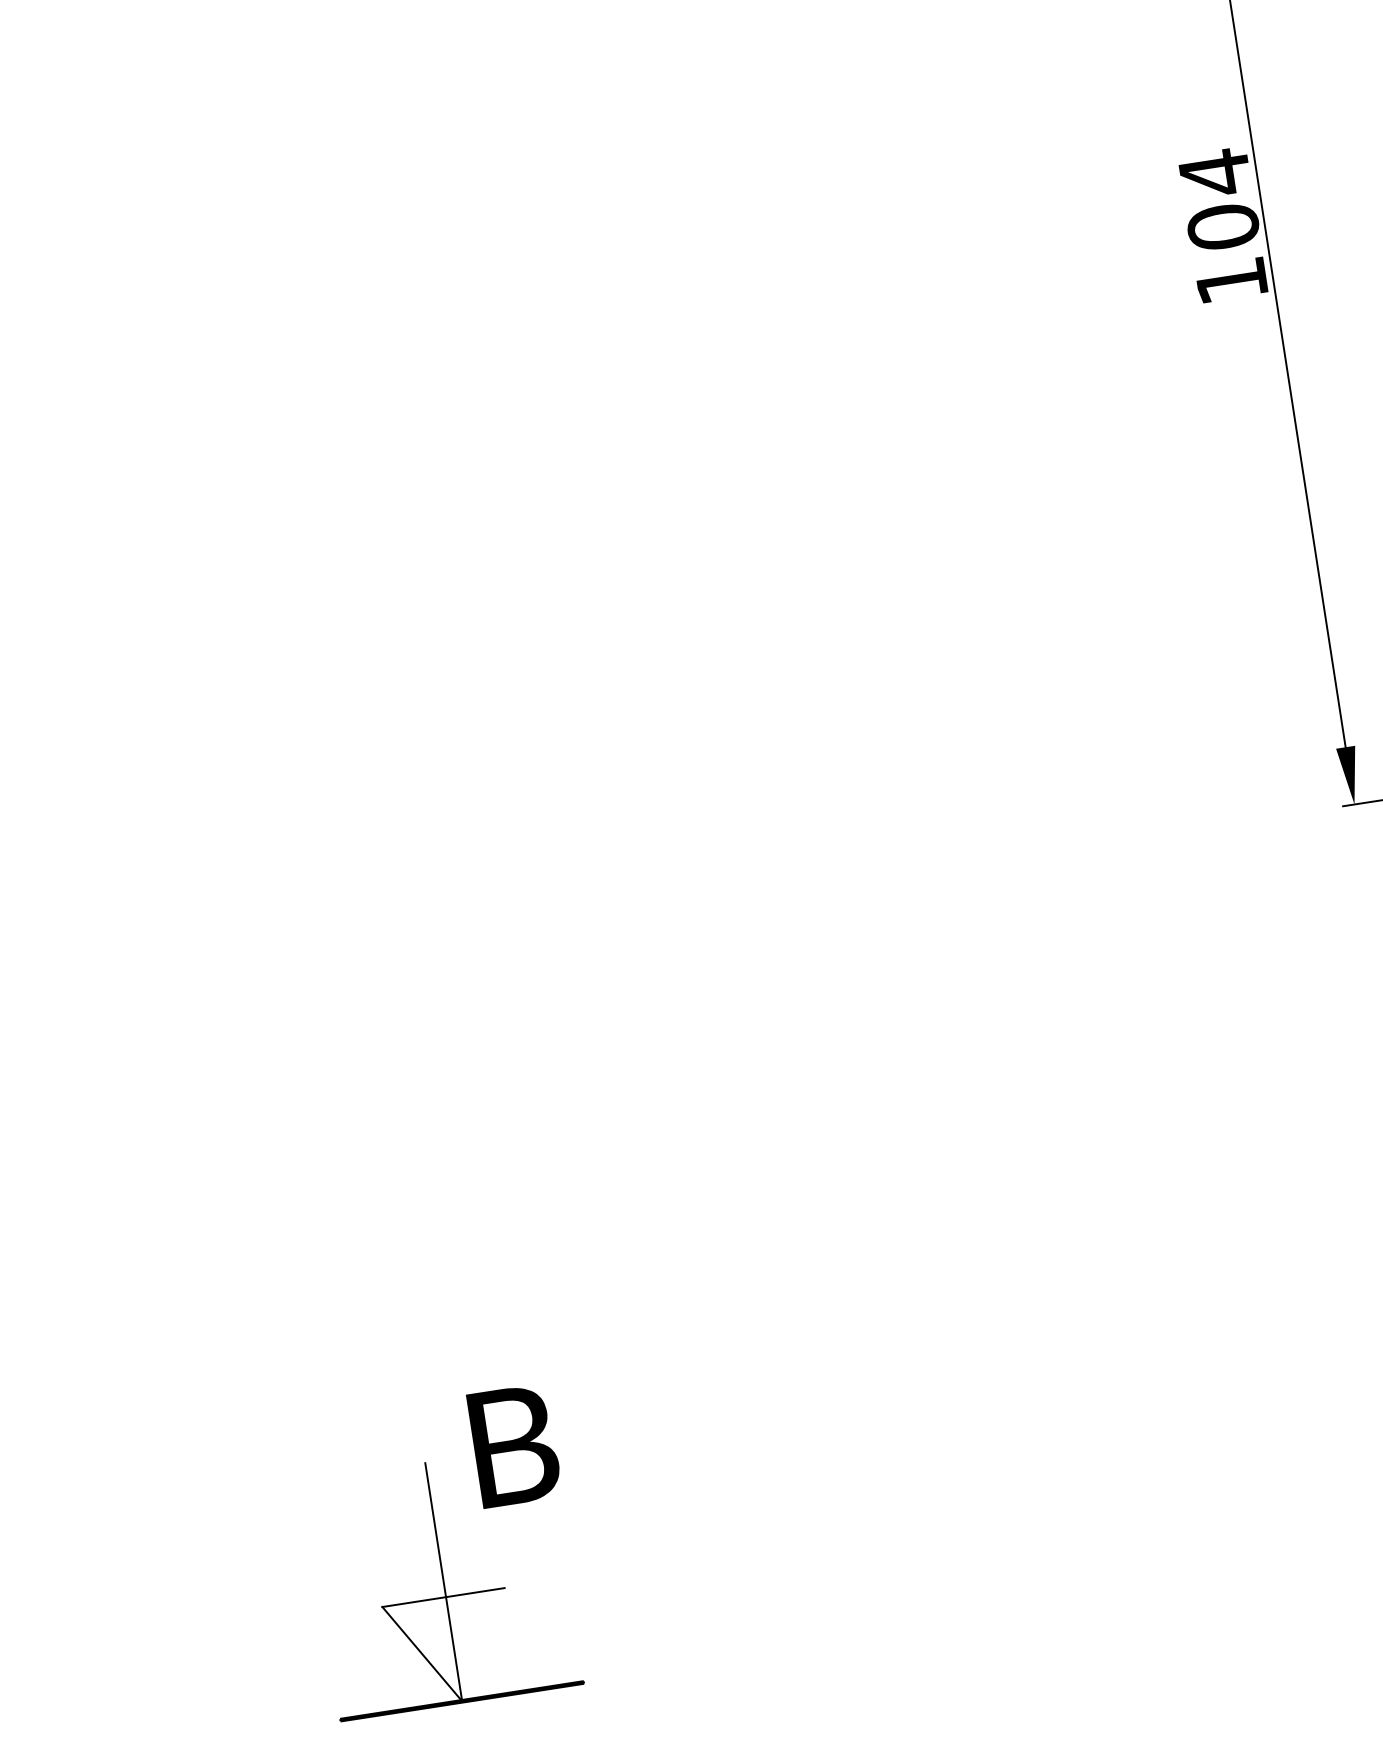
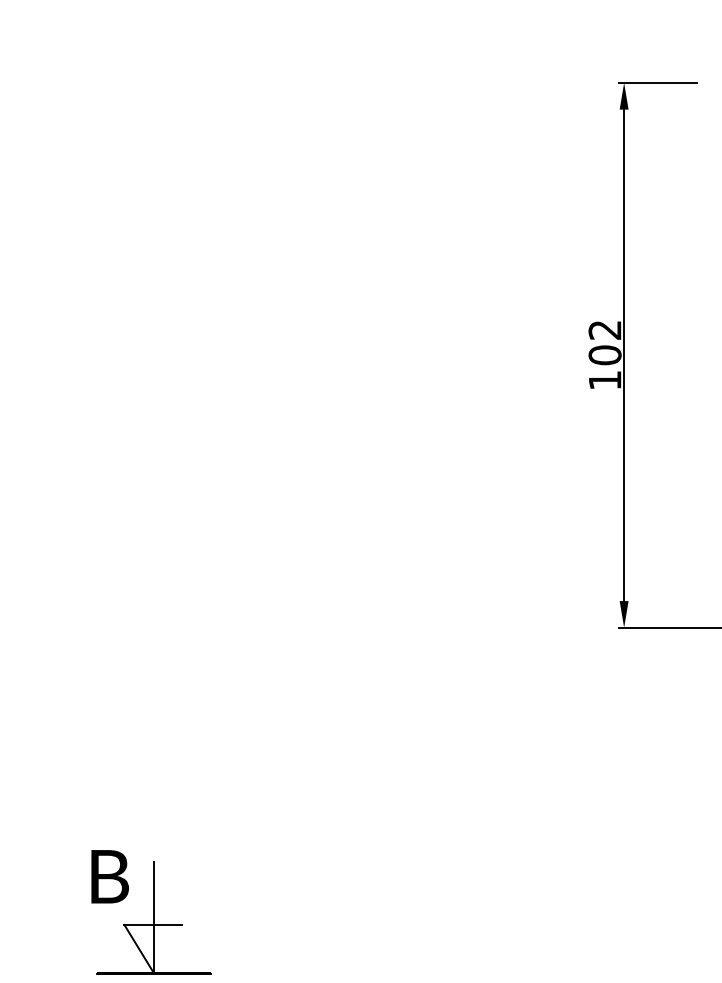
text: (1213, 171) -> (604, 329), 104 -> 102
text: (513, 1445) -> (109, 876), moved

